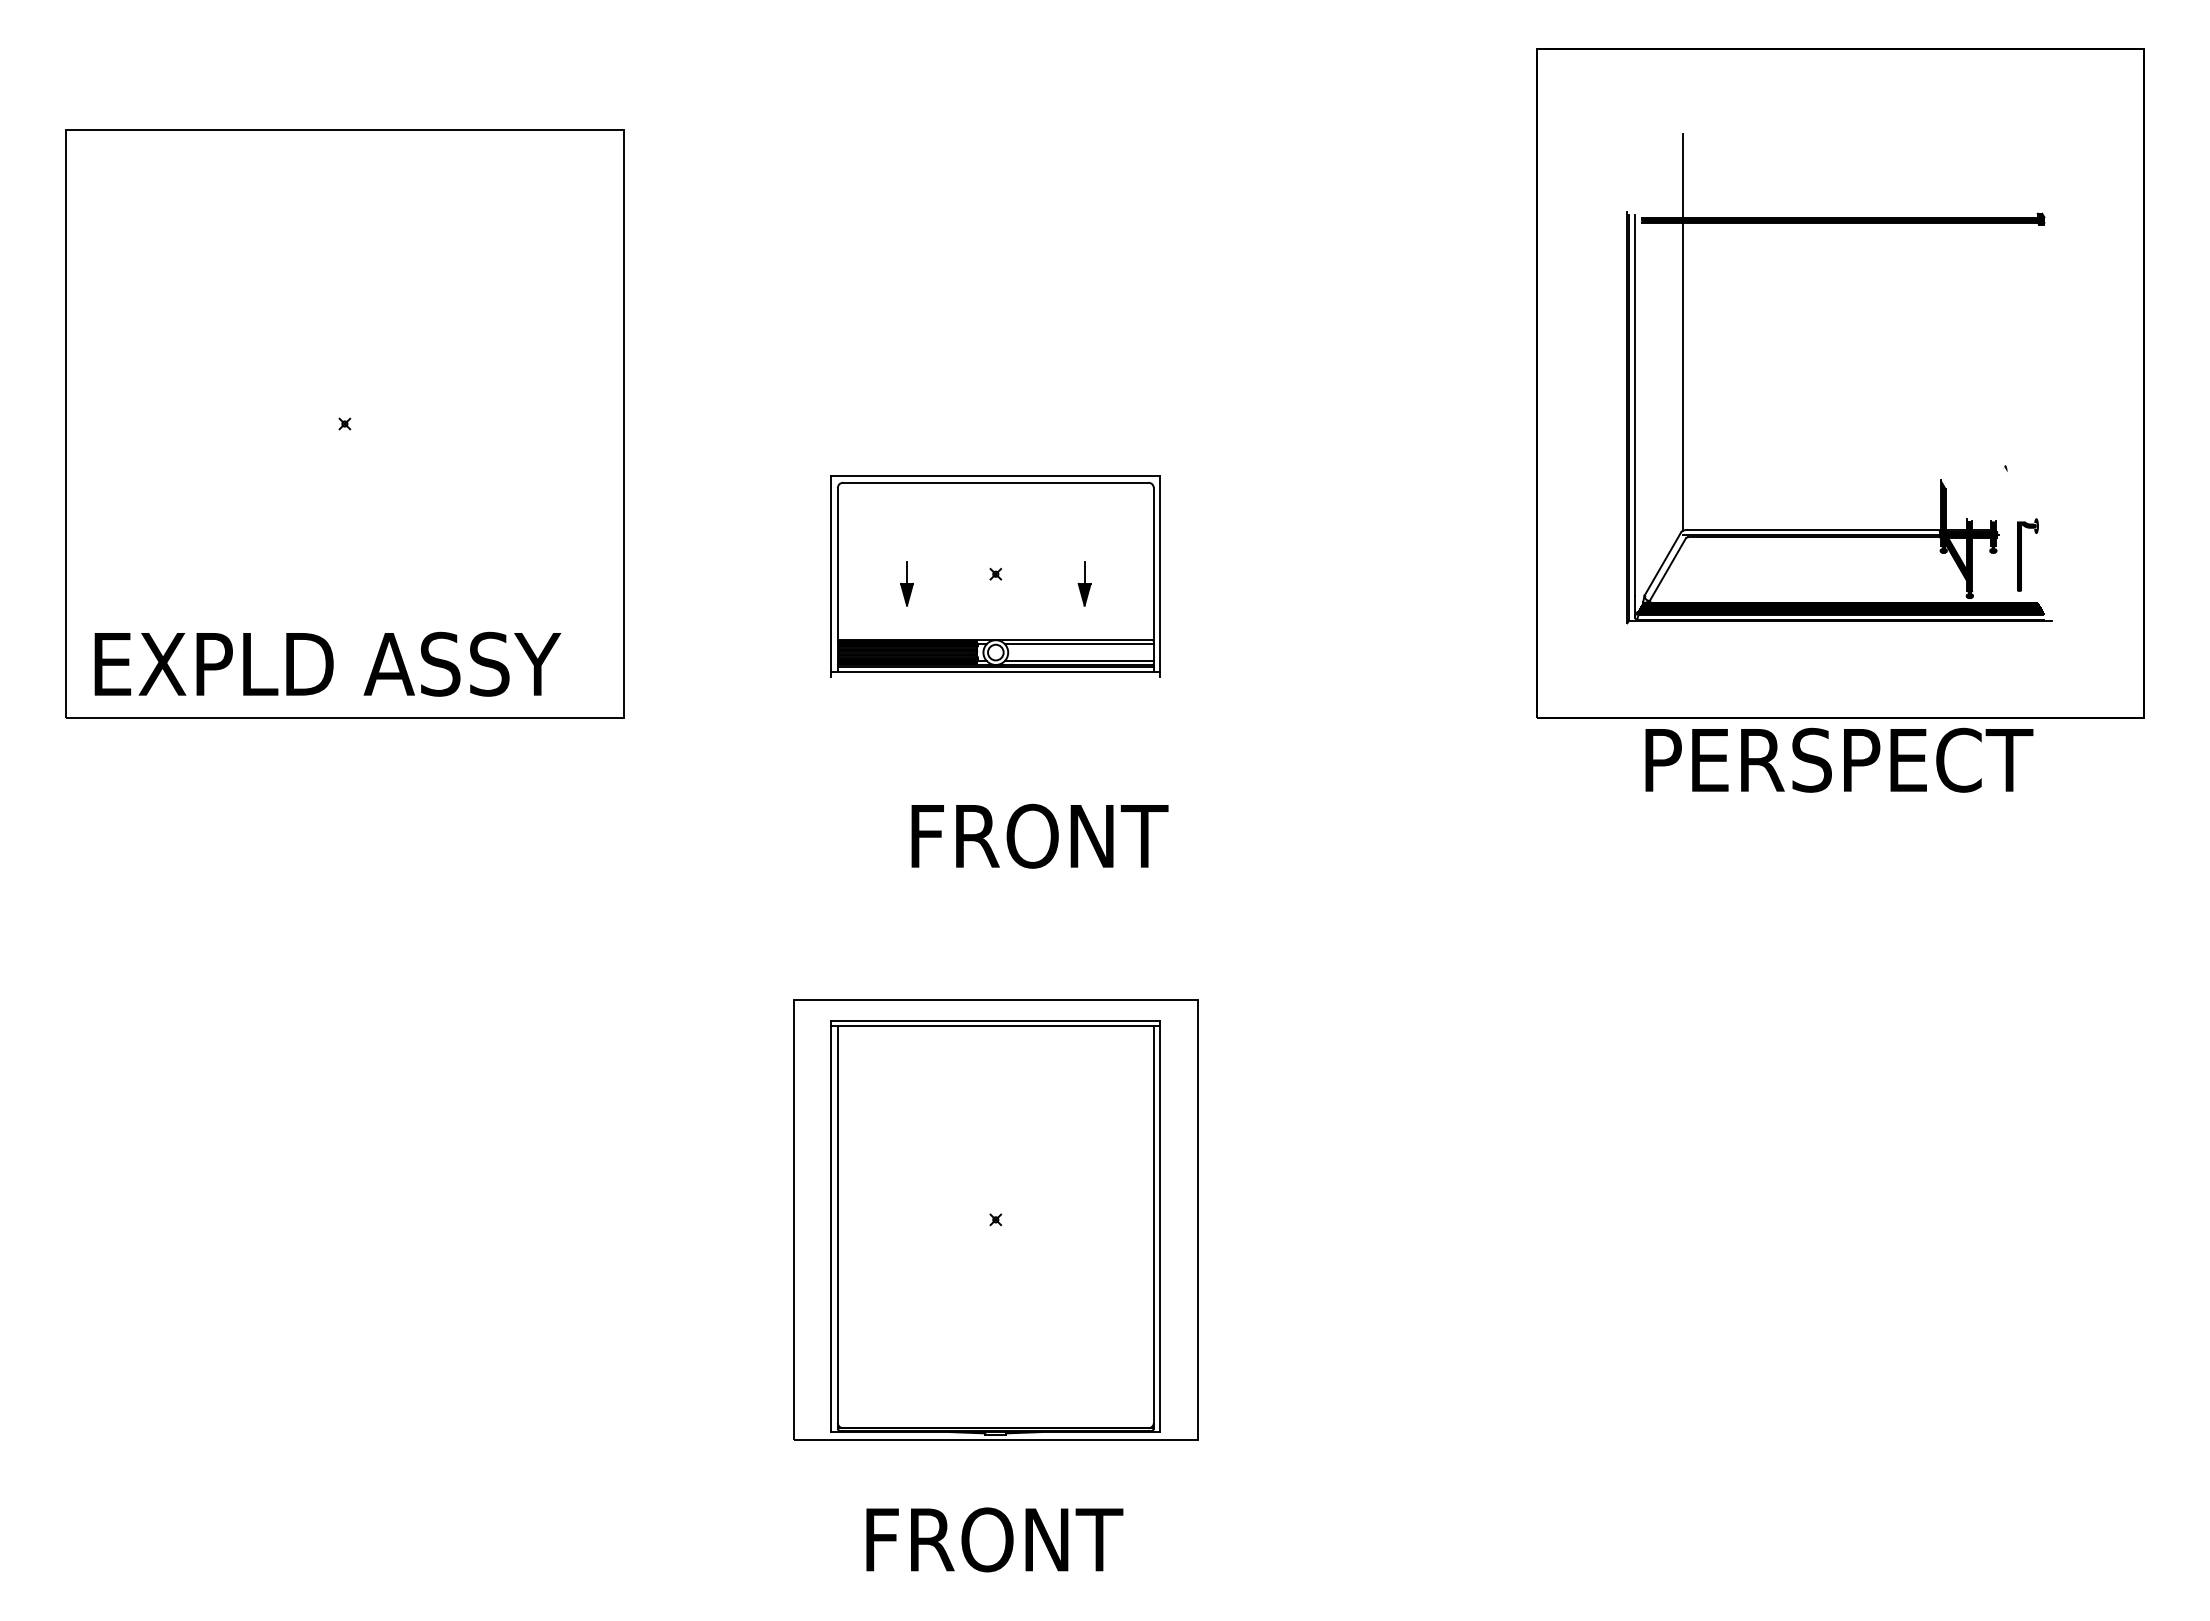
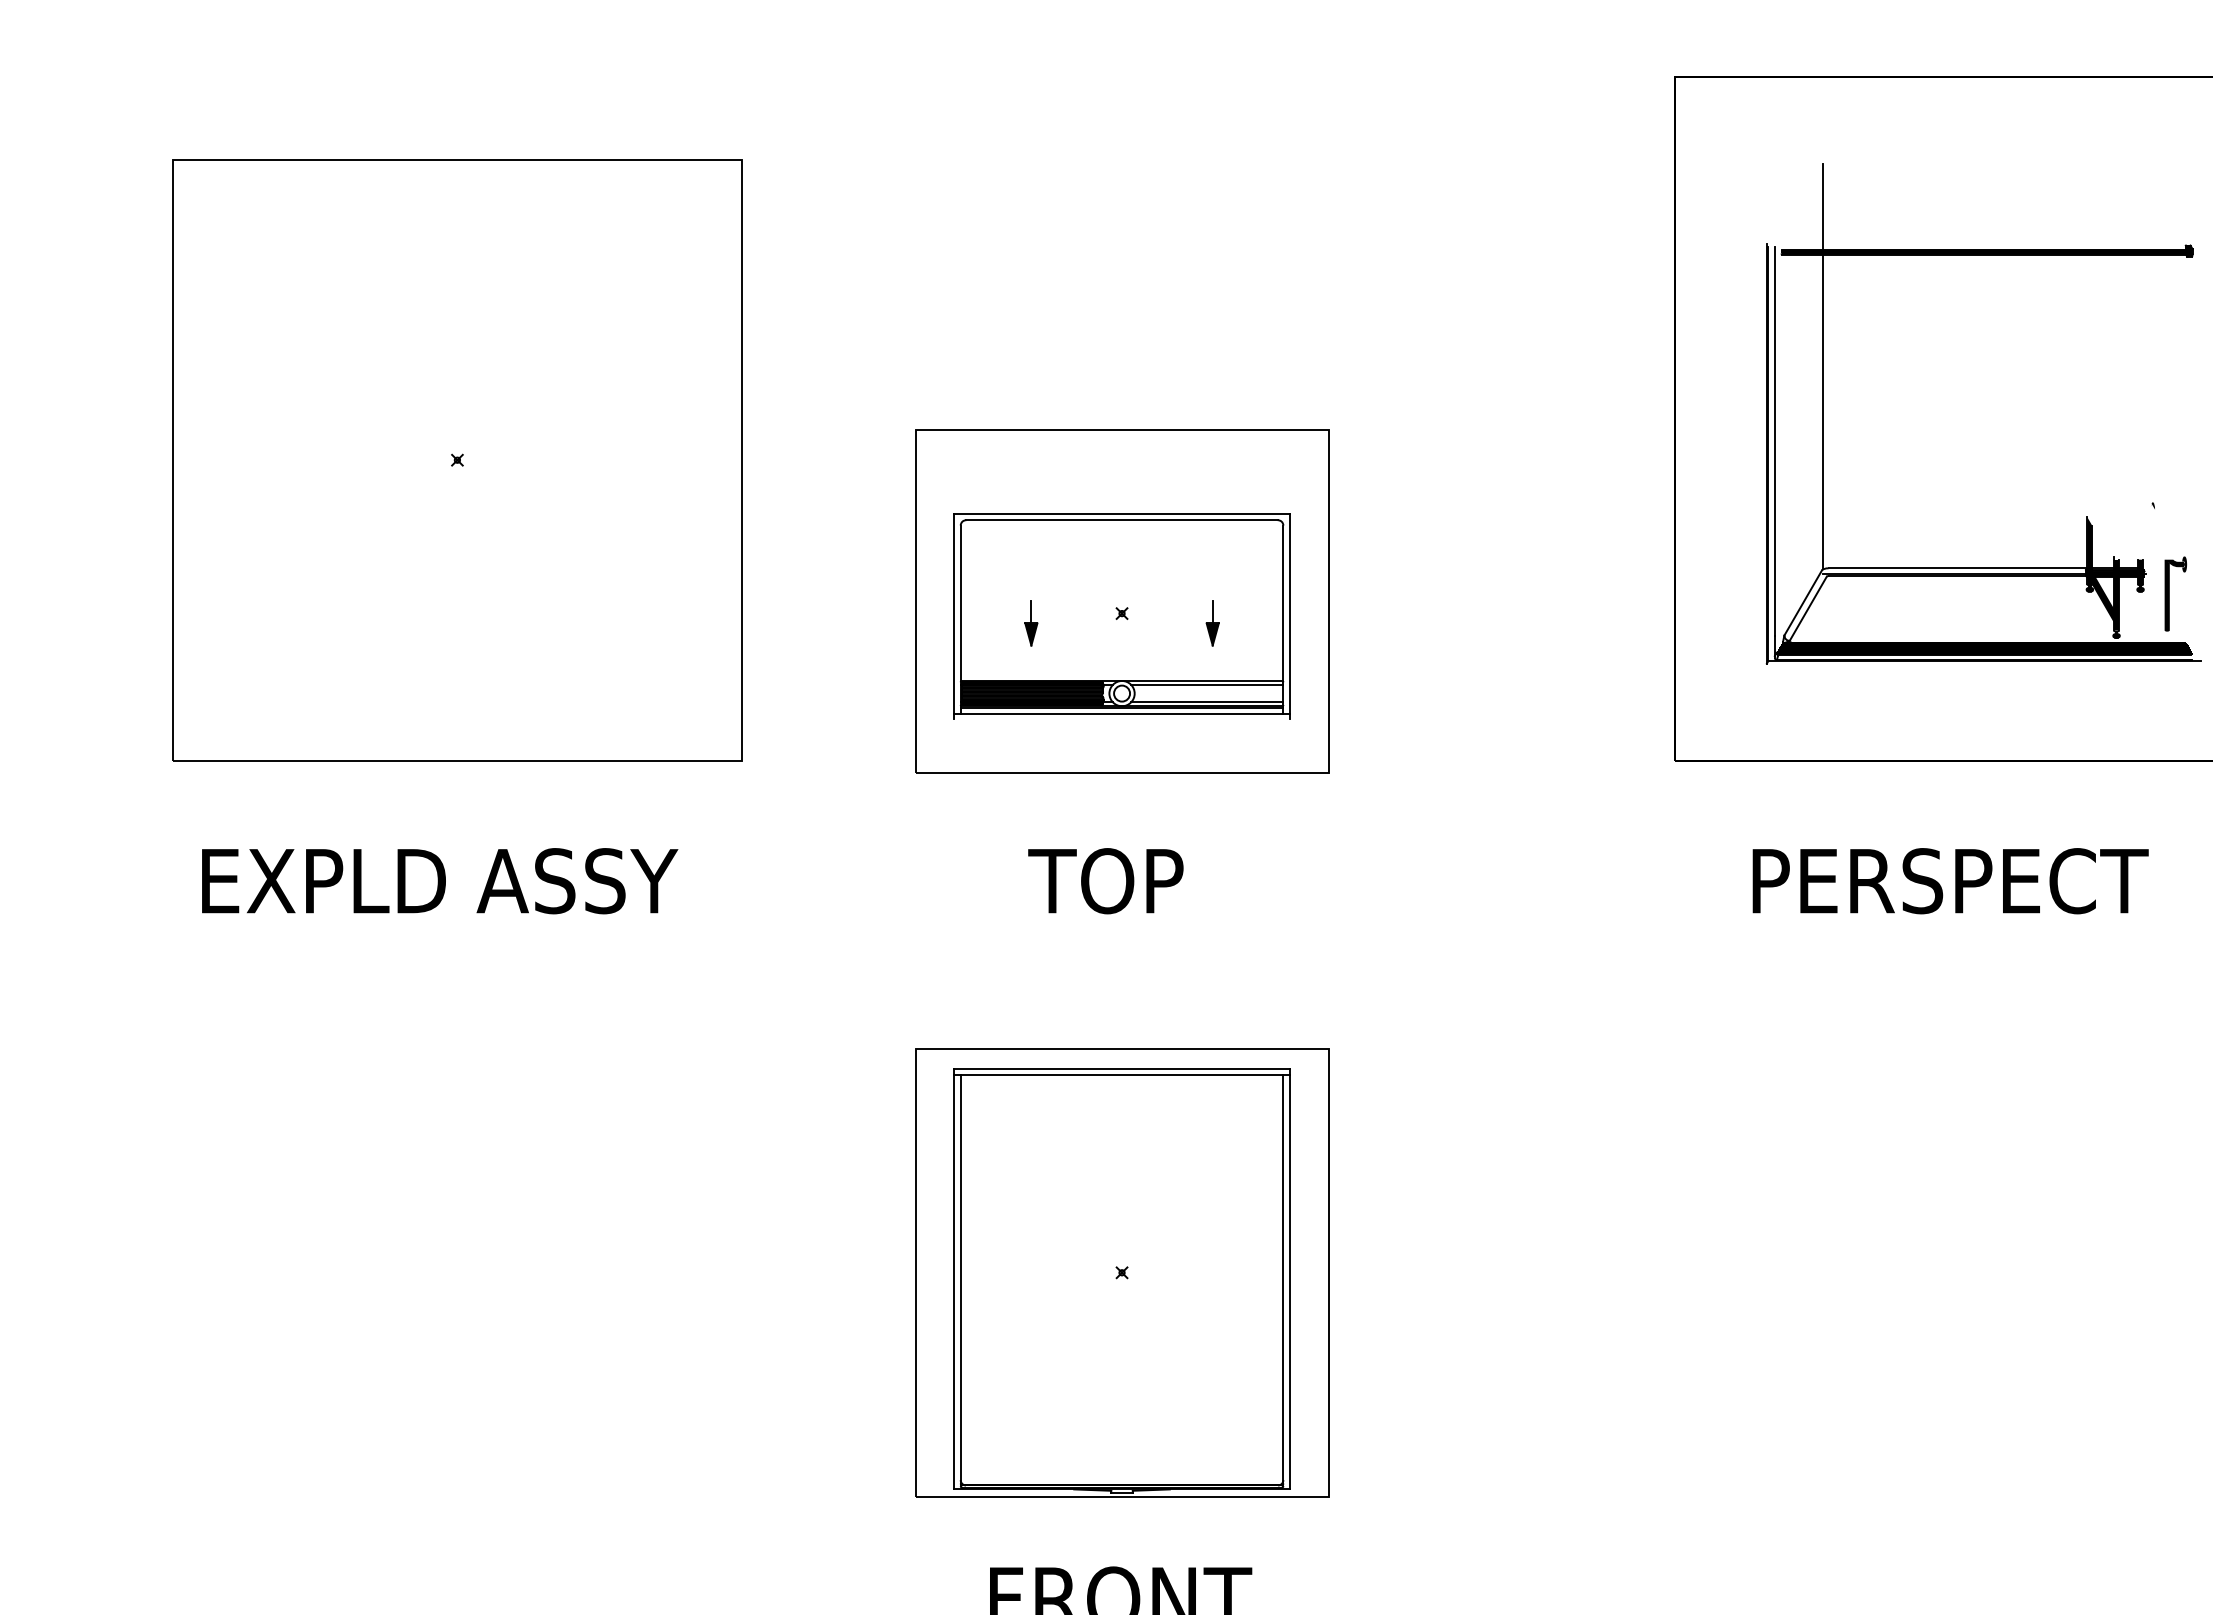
part: (995, 562) -> (1121, 601), added
text: (327, 663) -> (439, 880), moved
text: (1839, 759) -> (1950, 880), moved
text: (1035, 835) -> (1162, 880), FRONT -> TOP

